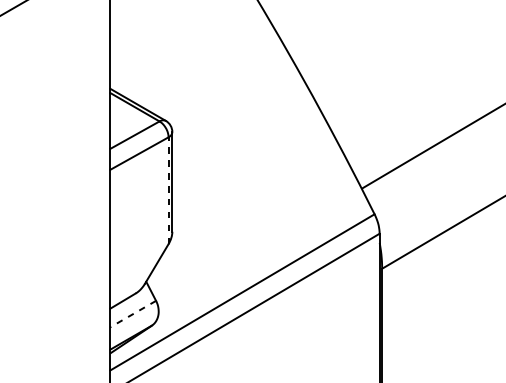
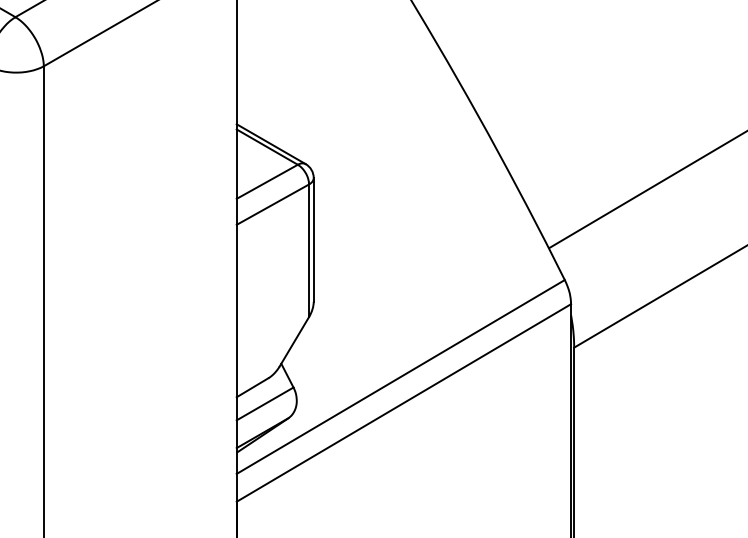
line: (168, 190) -> (309, 250), dashed -> solid
line: (133, 313) -> (265, 403), dashed -> solid

